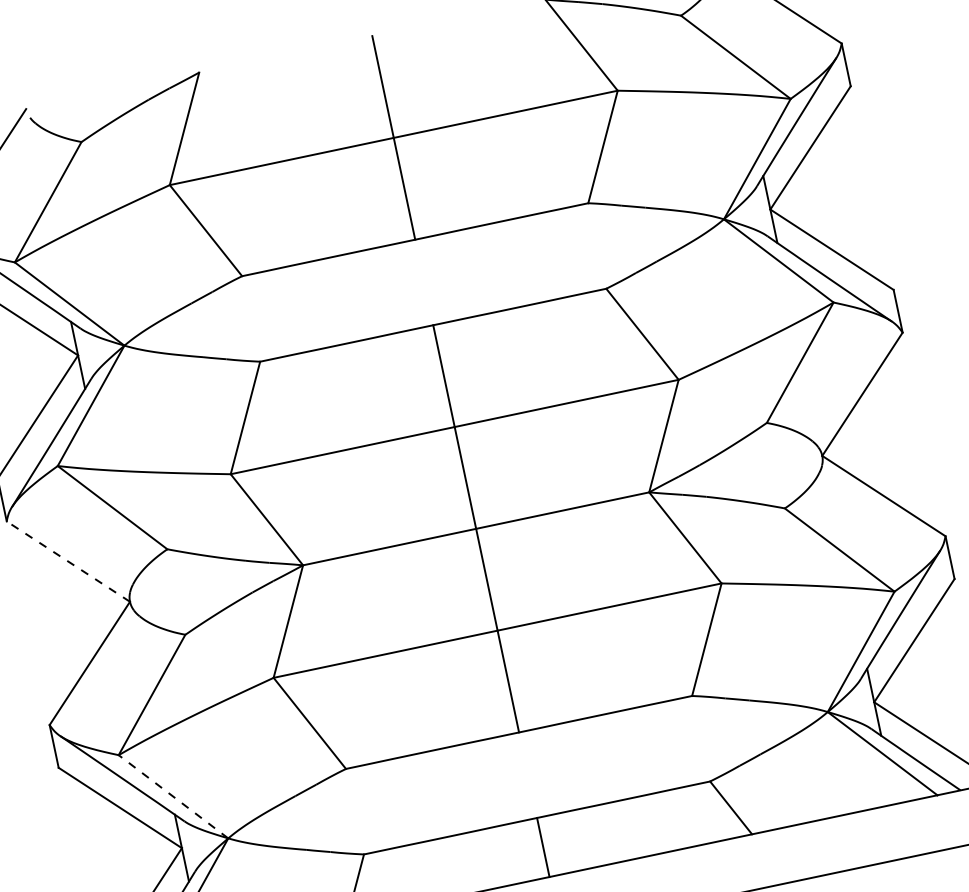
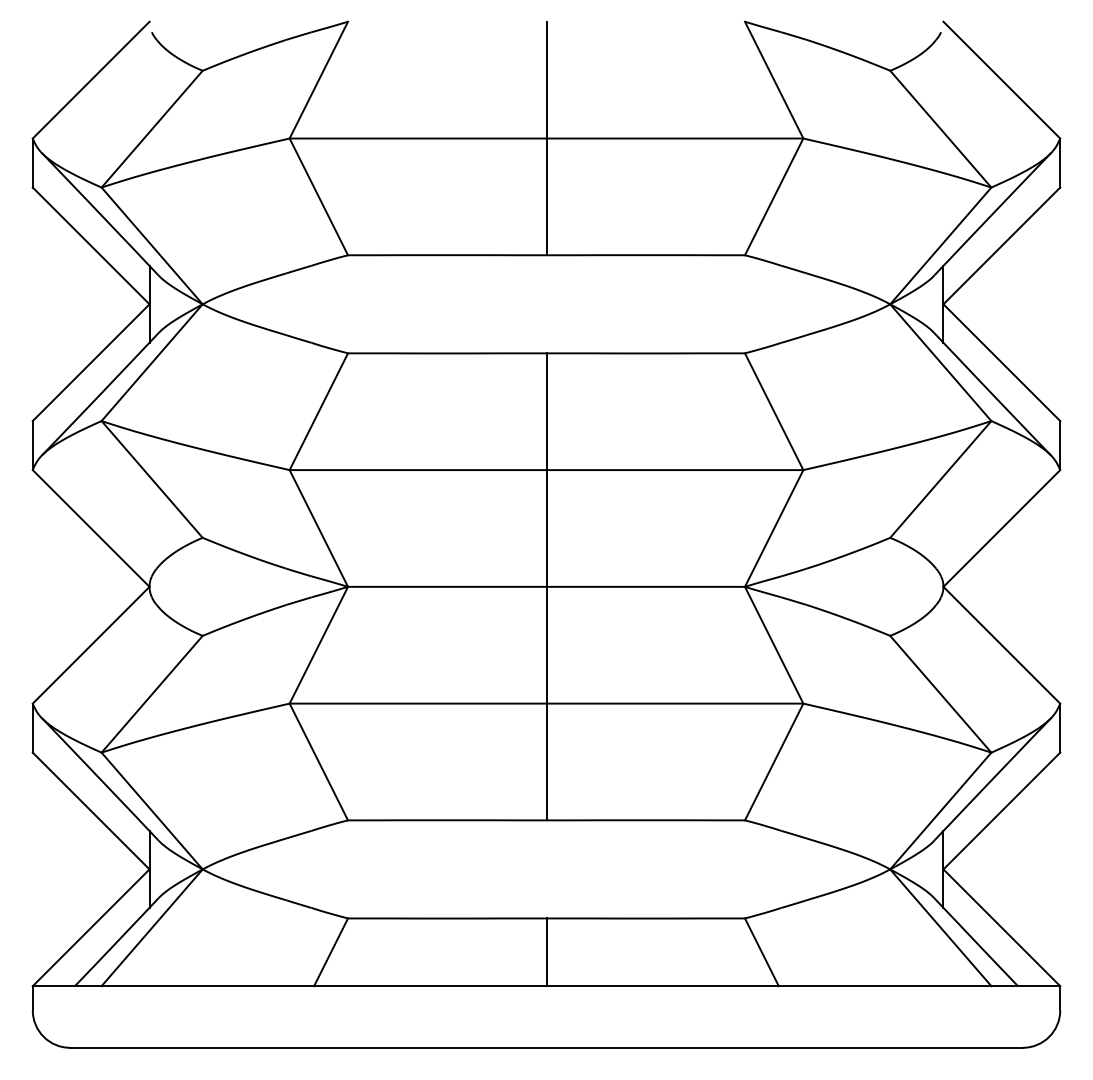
line: (68, 561) -> (91, 528), dashed -> solid
line: (172, 796) -> (151, 810), dashed -> solid

